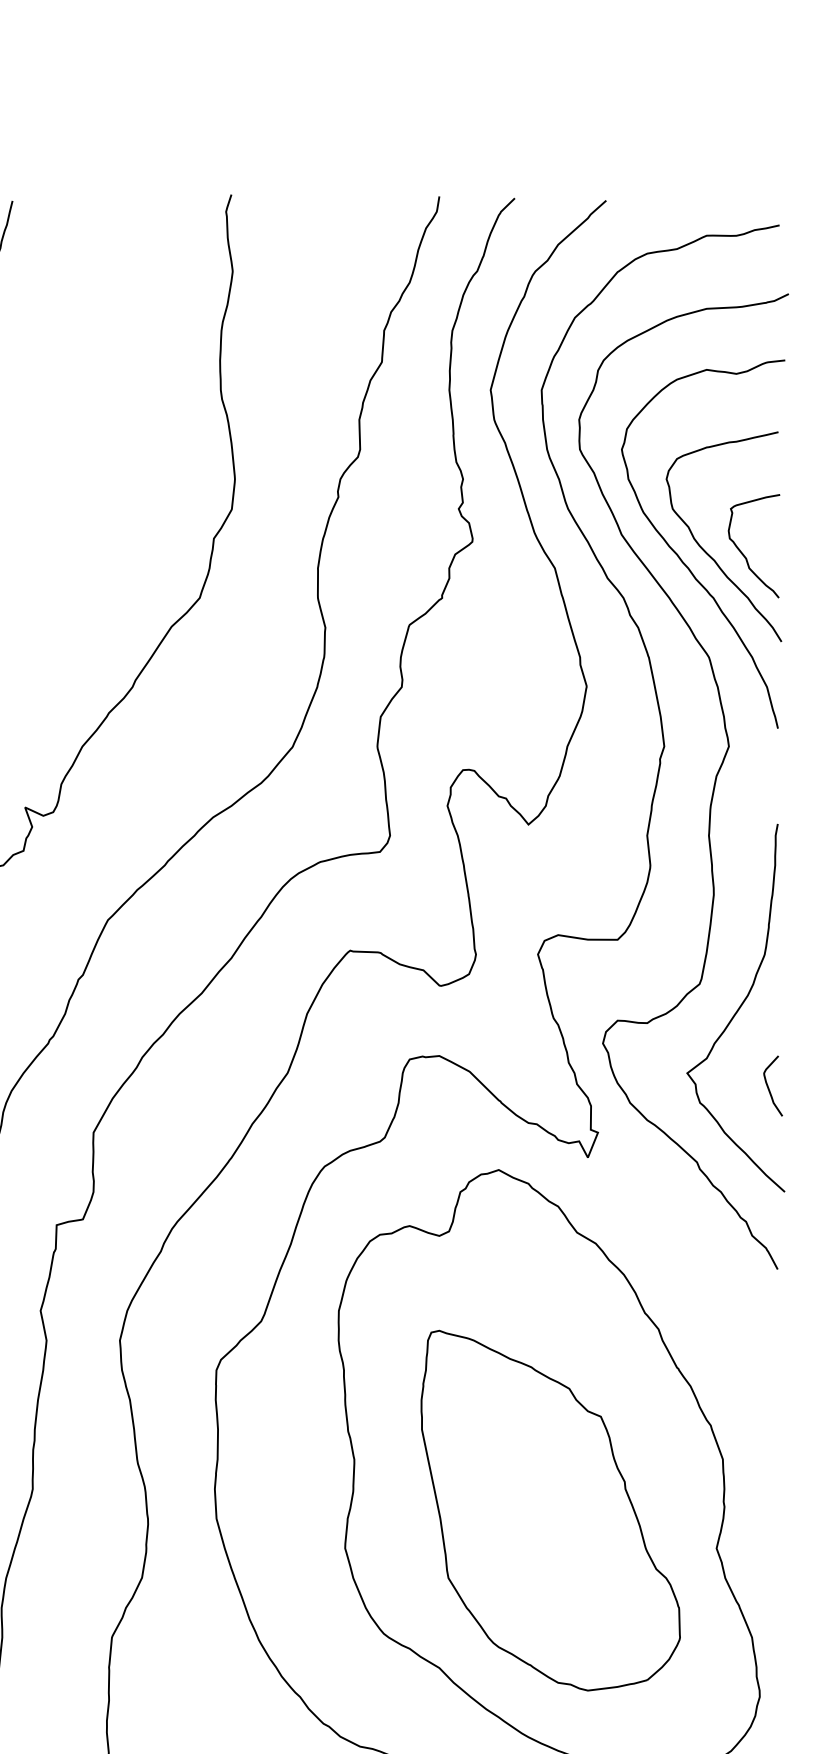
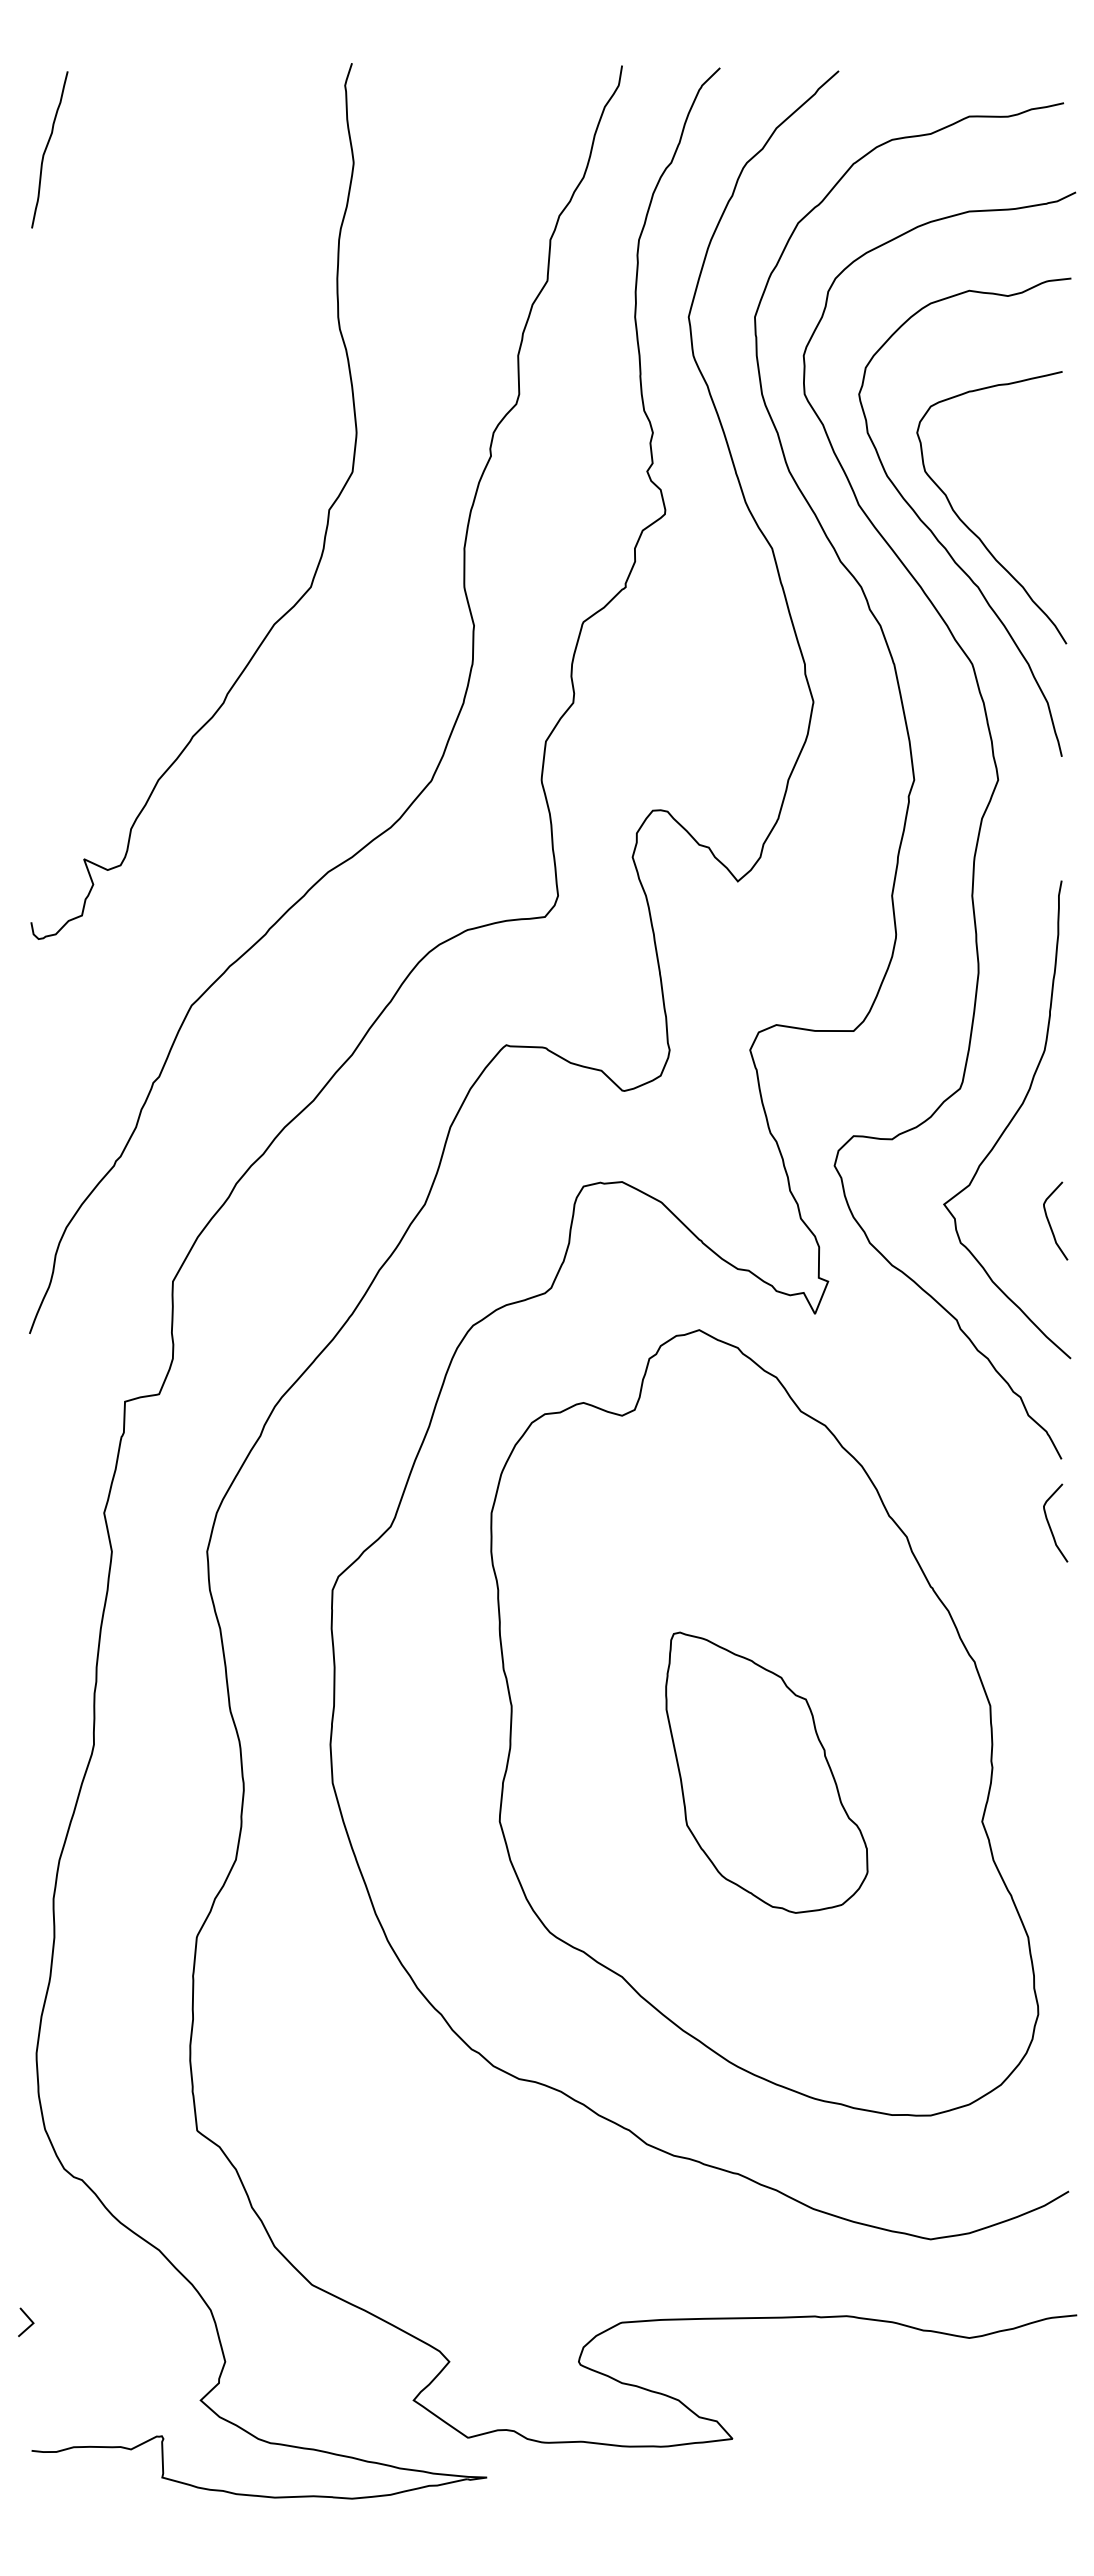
curve: (744, 555) -> (1018, 531), removed
curve: (769, 1320) -> (1050, 1525), added
part: (550, 1510) -> (766, 1772), size x0.6

